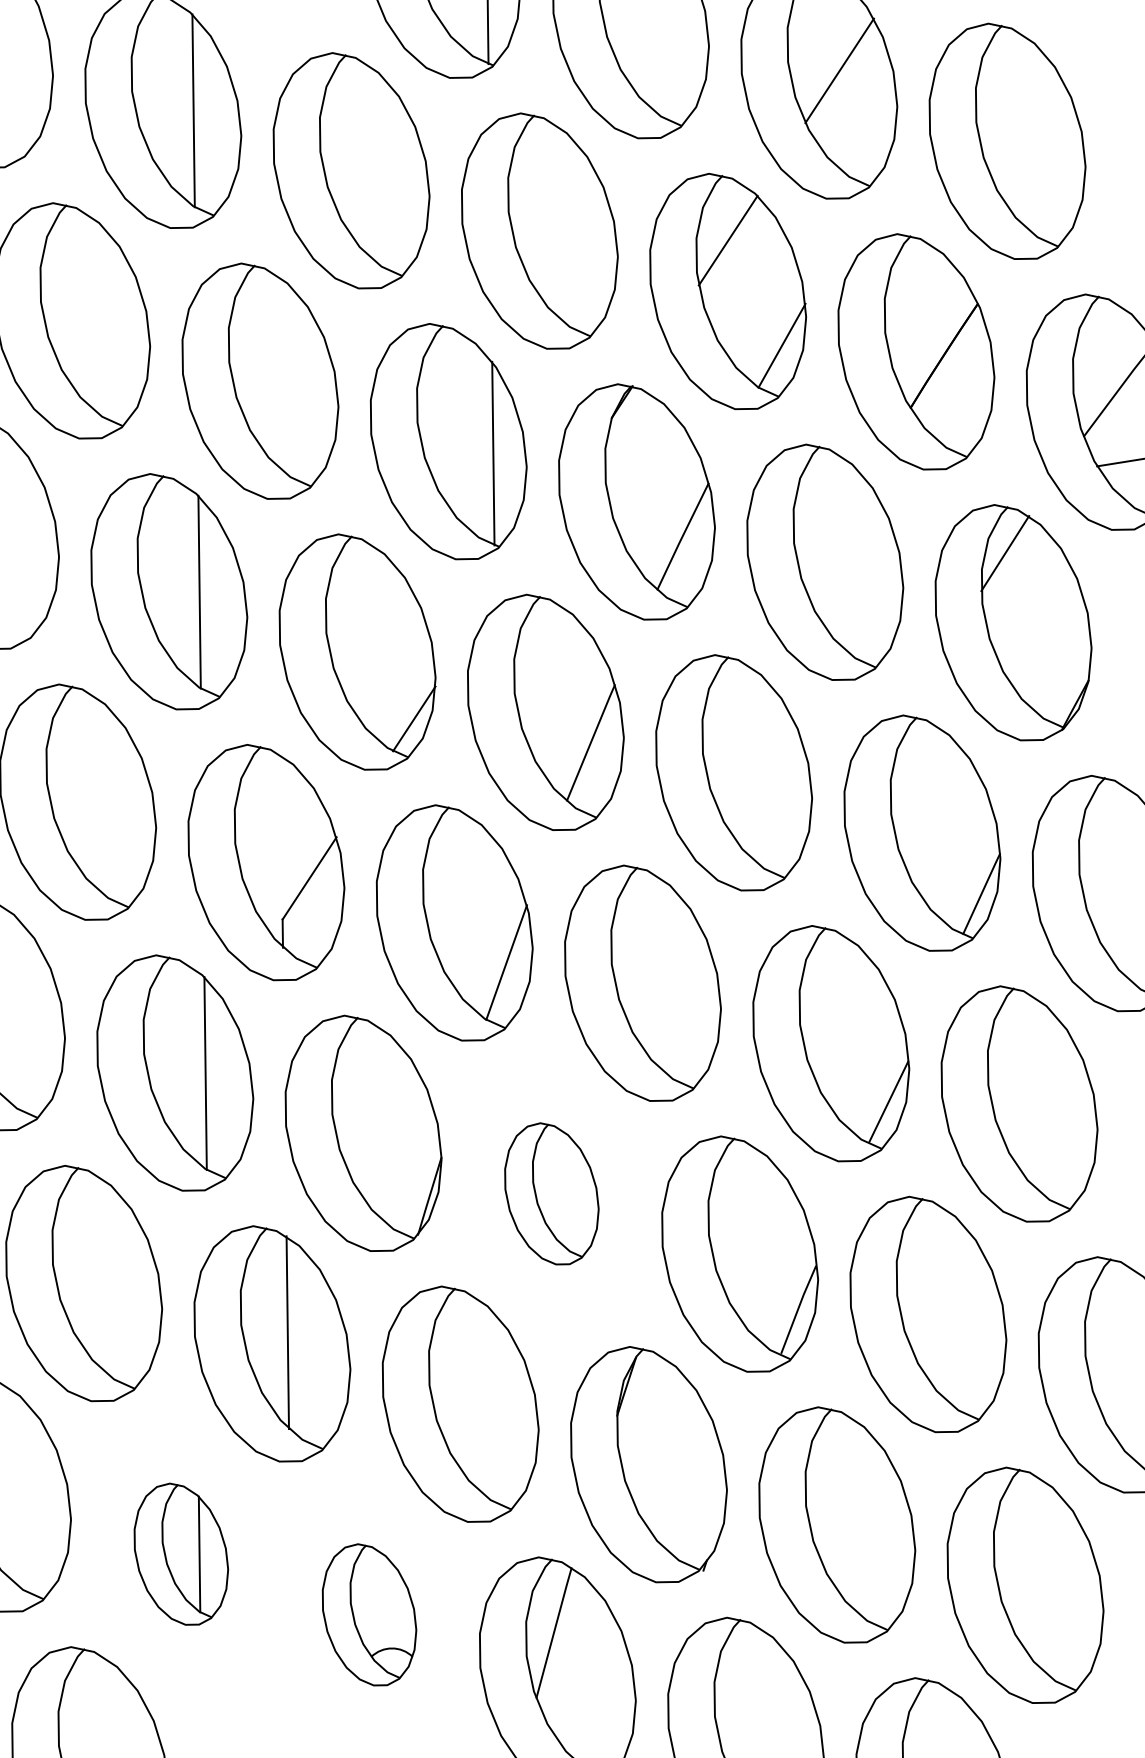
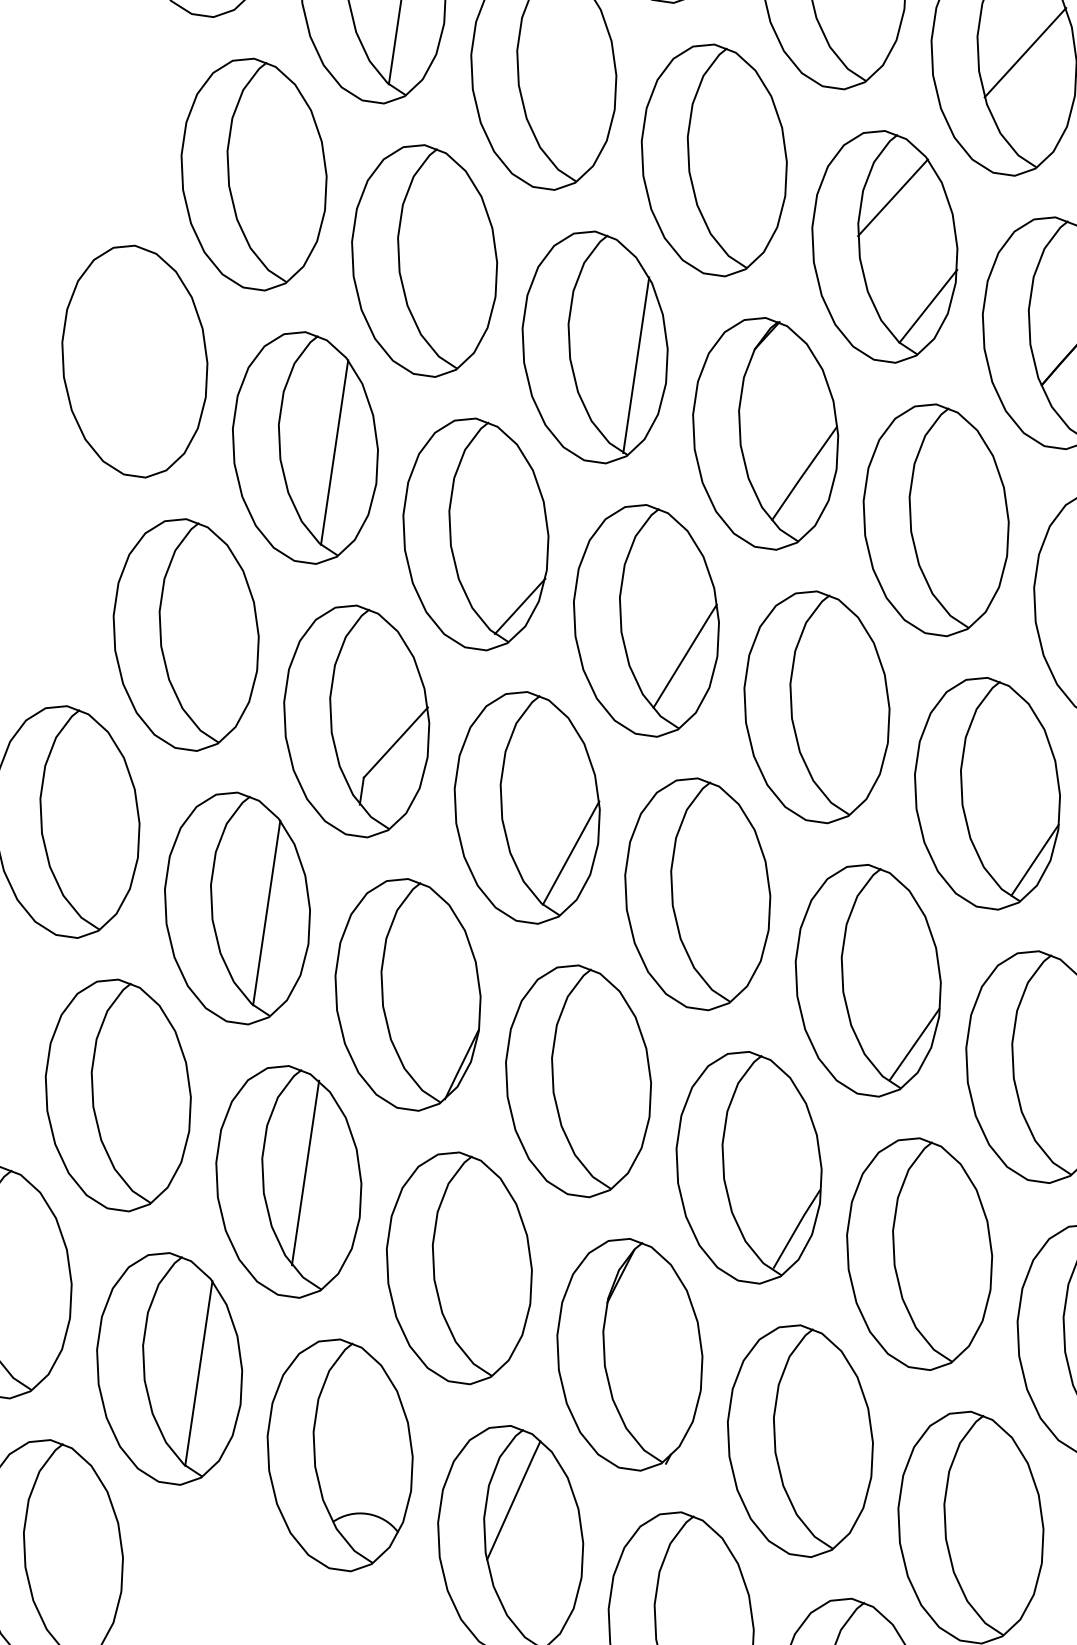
part: (551, 1193) -> (578, 1080), size x1.67
part: (181, 1553) -> (170, 1367), size x1.67
part: (369, 1614) -> (340, 1454), size x1.67

